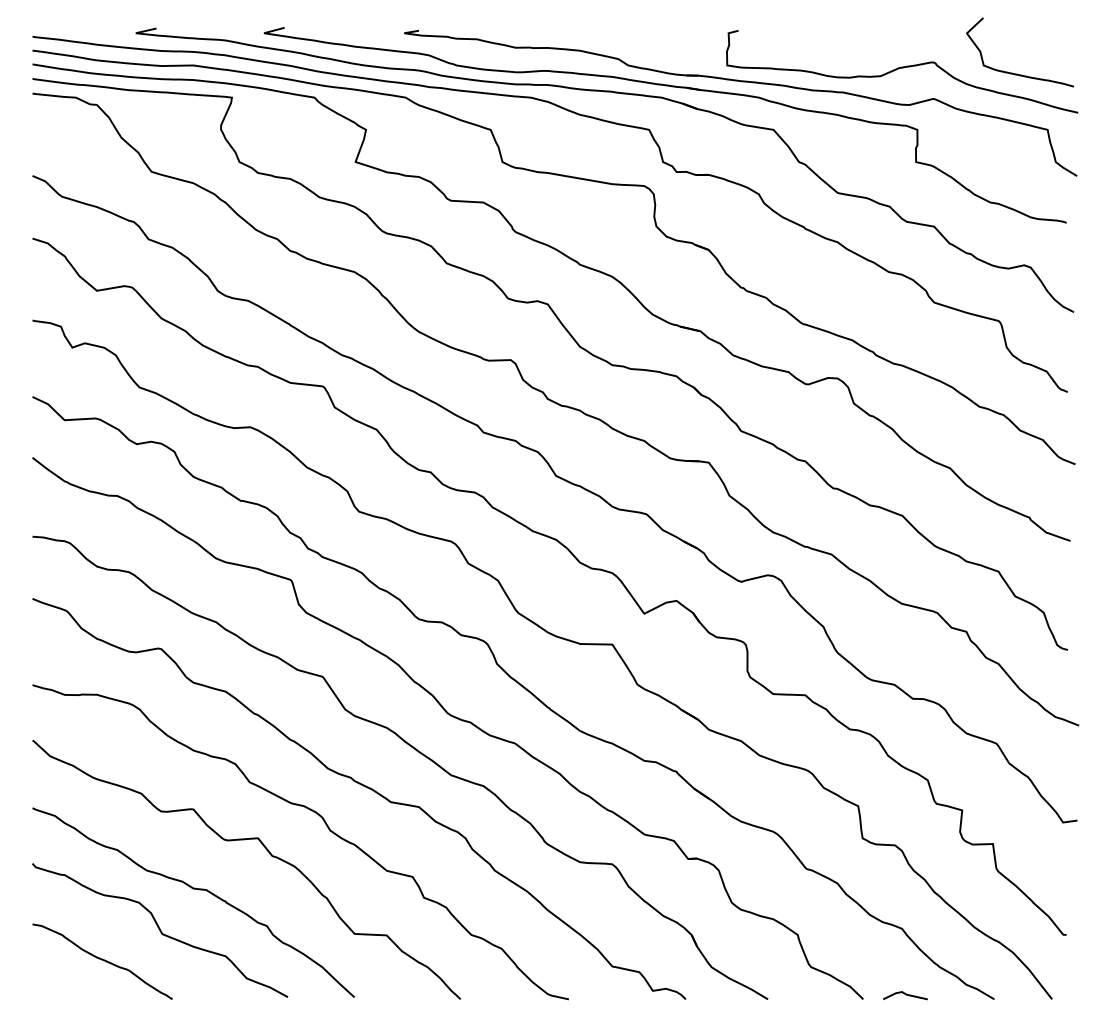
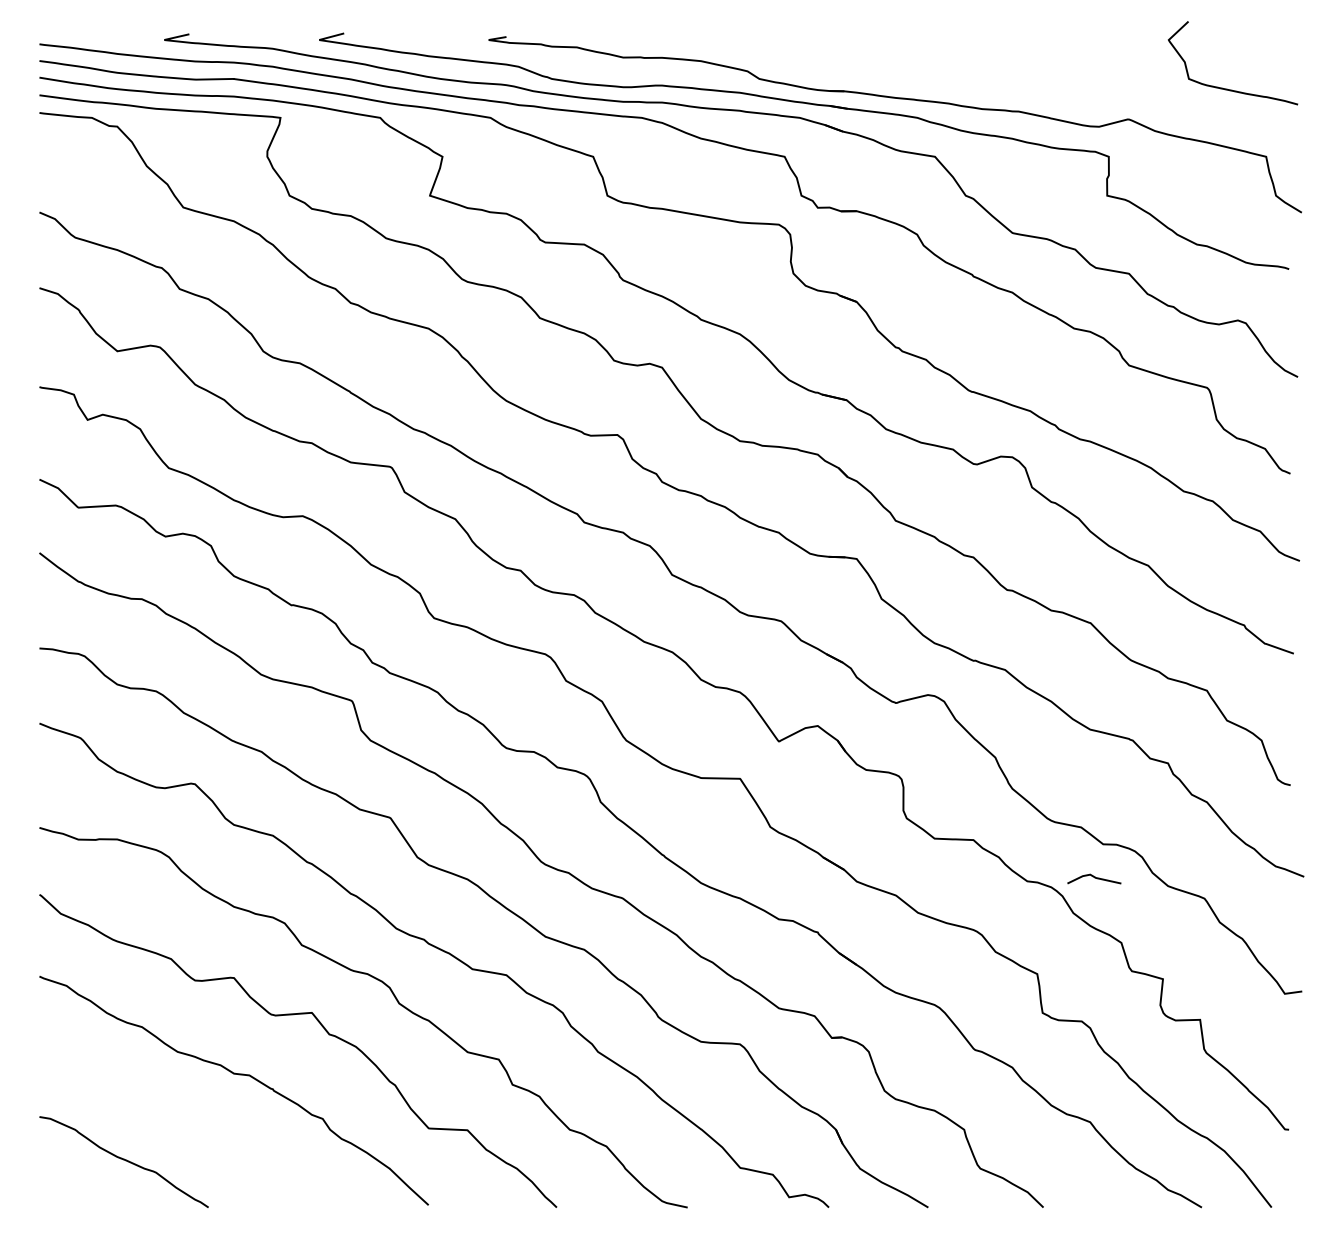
curve: (902, 68) -> (1090, 82), removed
curve: (159, 930) -> (193, 1124), removed
line: (905, 995) -> (1094, 878), moved

